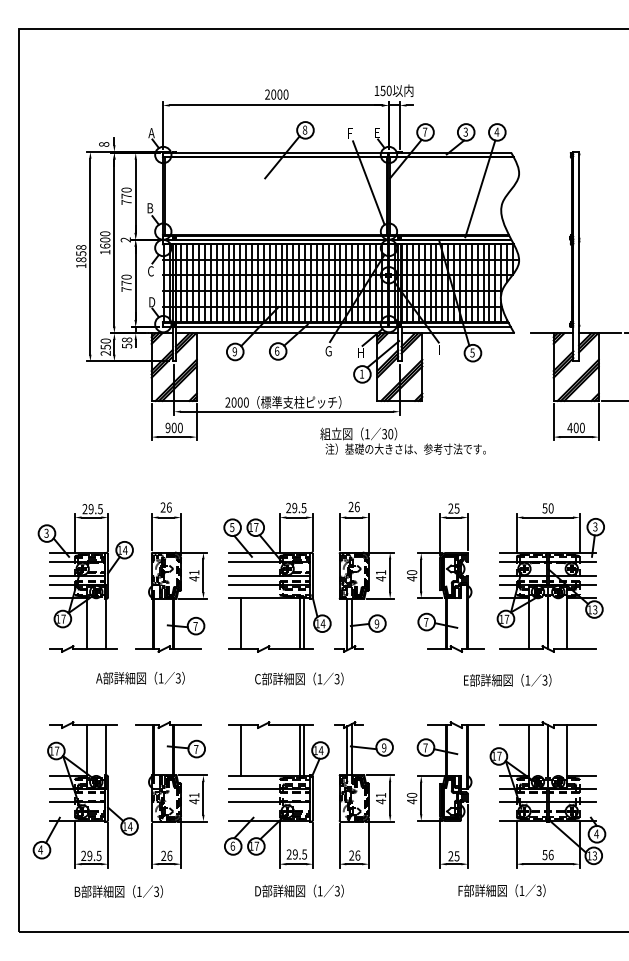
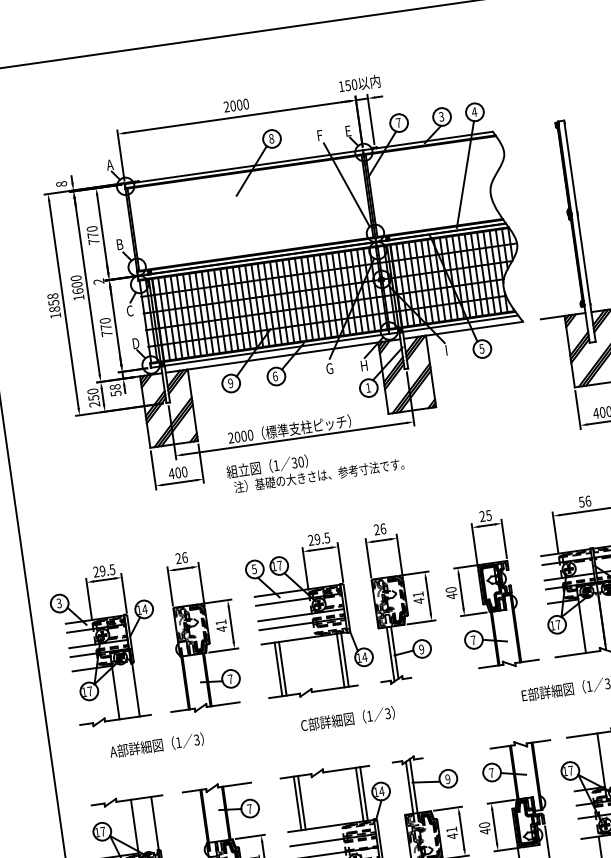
text: (167, 427) -> (171, 473), 900 -> 400
text: (402, 440) -> (314, 467), moved
text: (550, 508) -> (587, 501), 50 -> 56
line: (245, 623) -> (282, 668), added
text: (140, 677) -> (156, 744), moved
line: (245, 750) -> (301, 802), added

